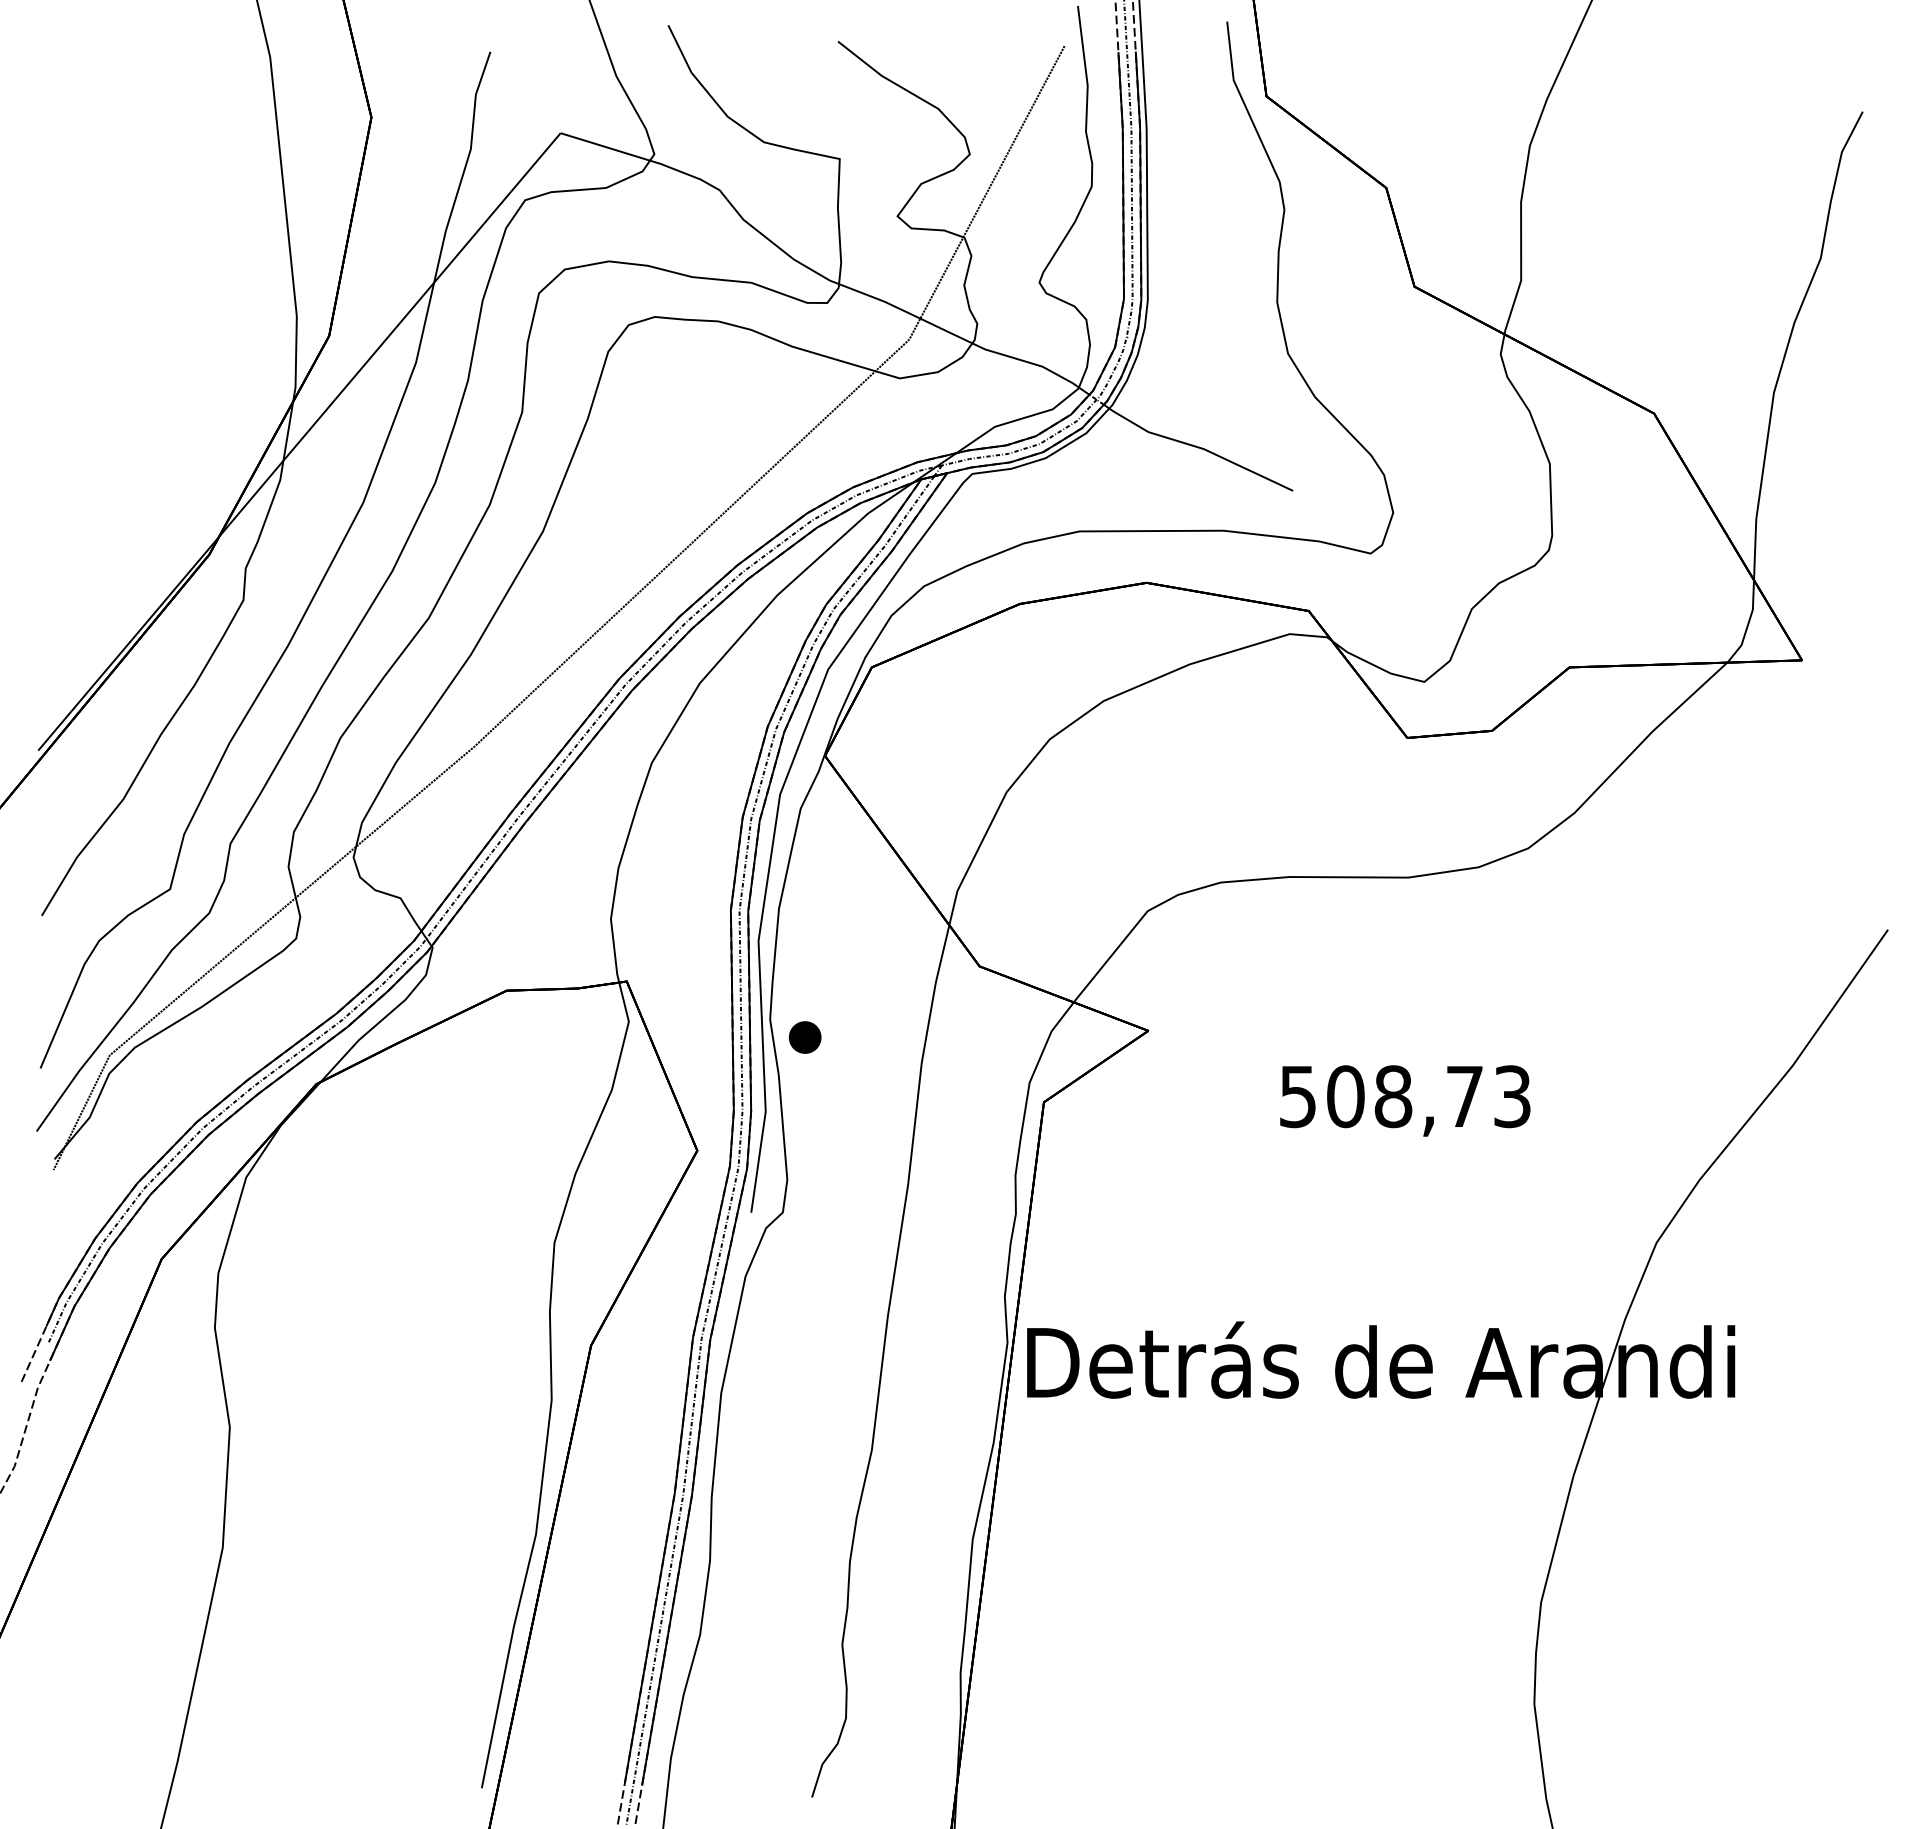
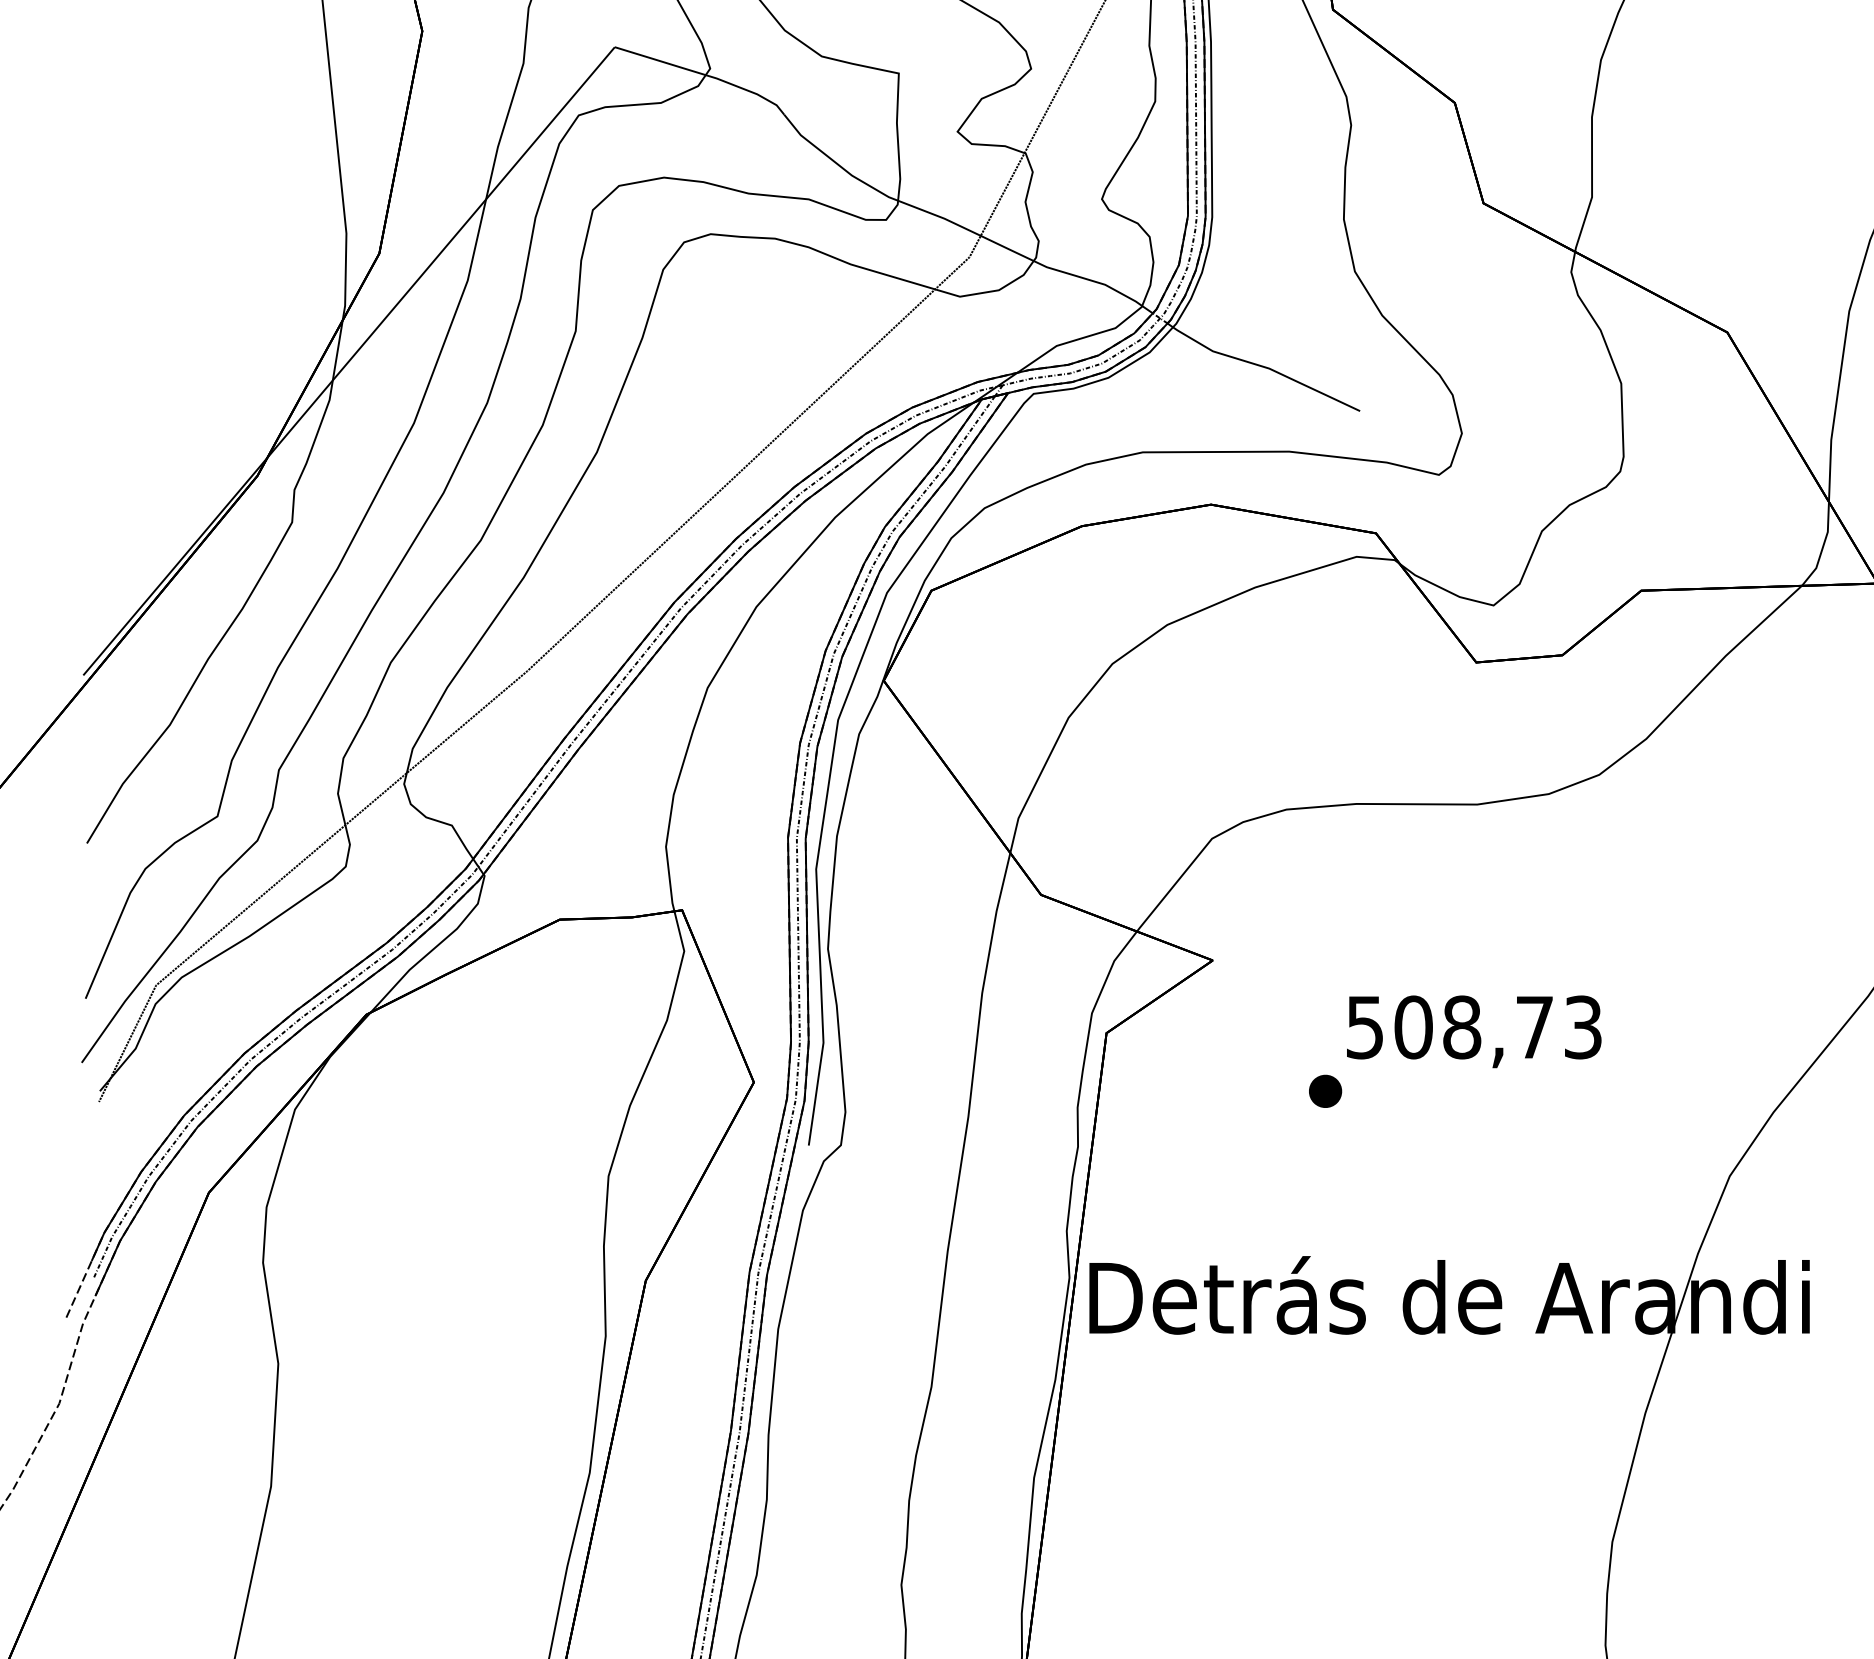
part: (804, 1037) -> (1324, 1091), moved

